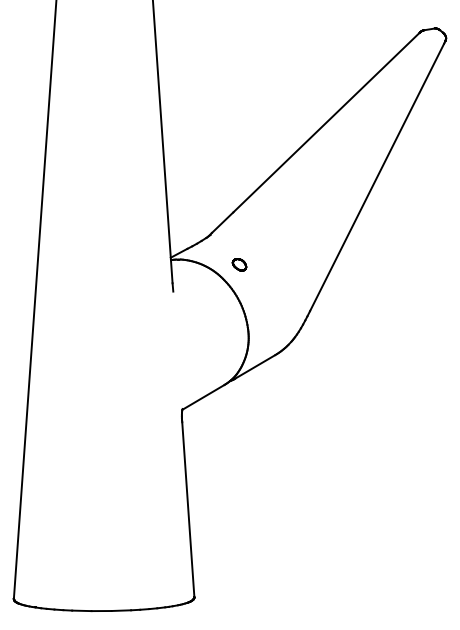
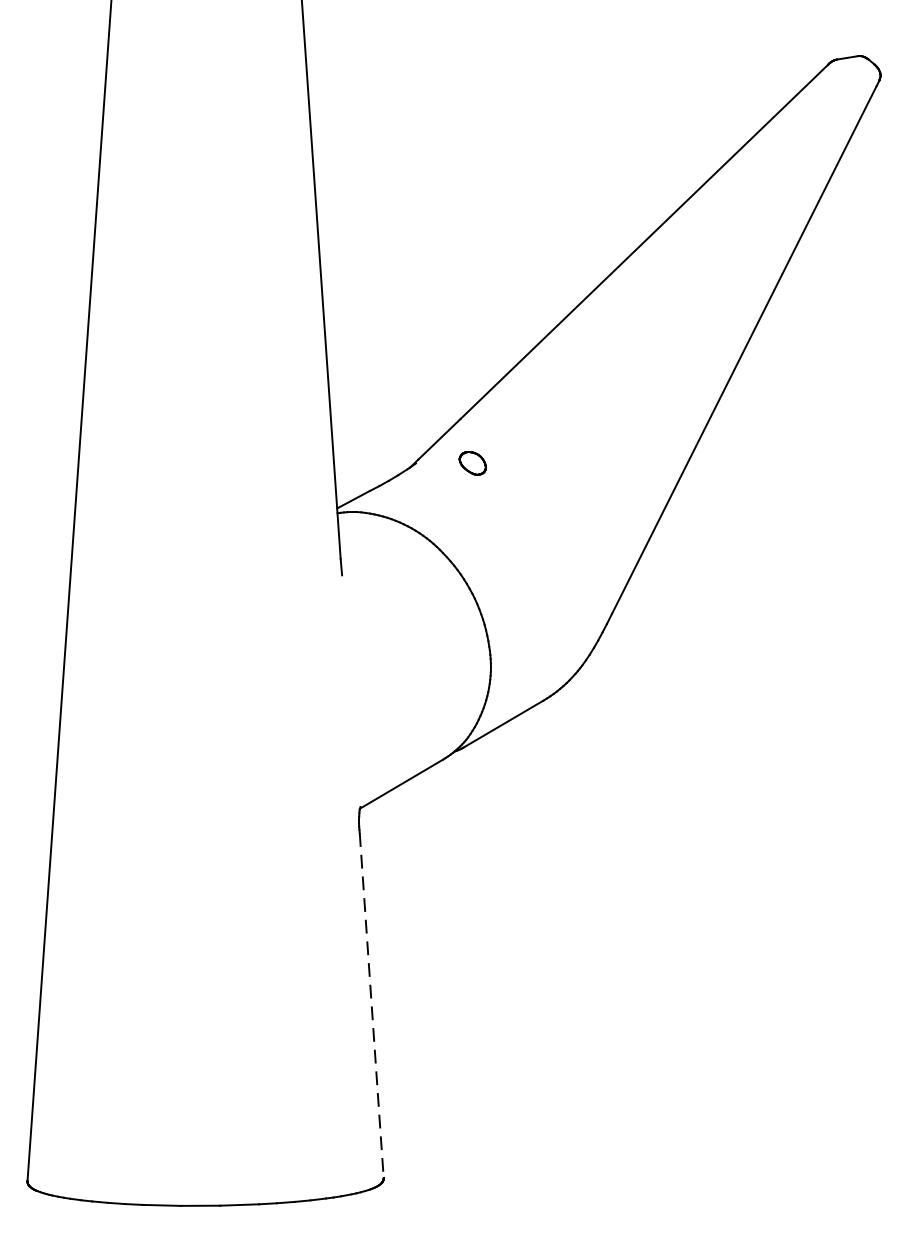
part: (239, 264) -> (472, 462), moved
line: (188, 509) -> (372, 1005), solid -> dashed

